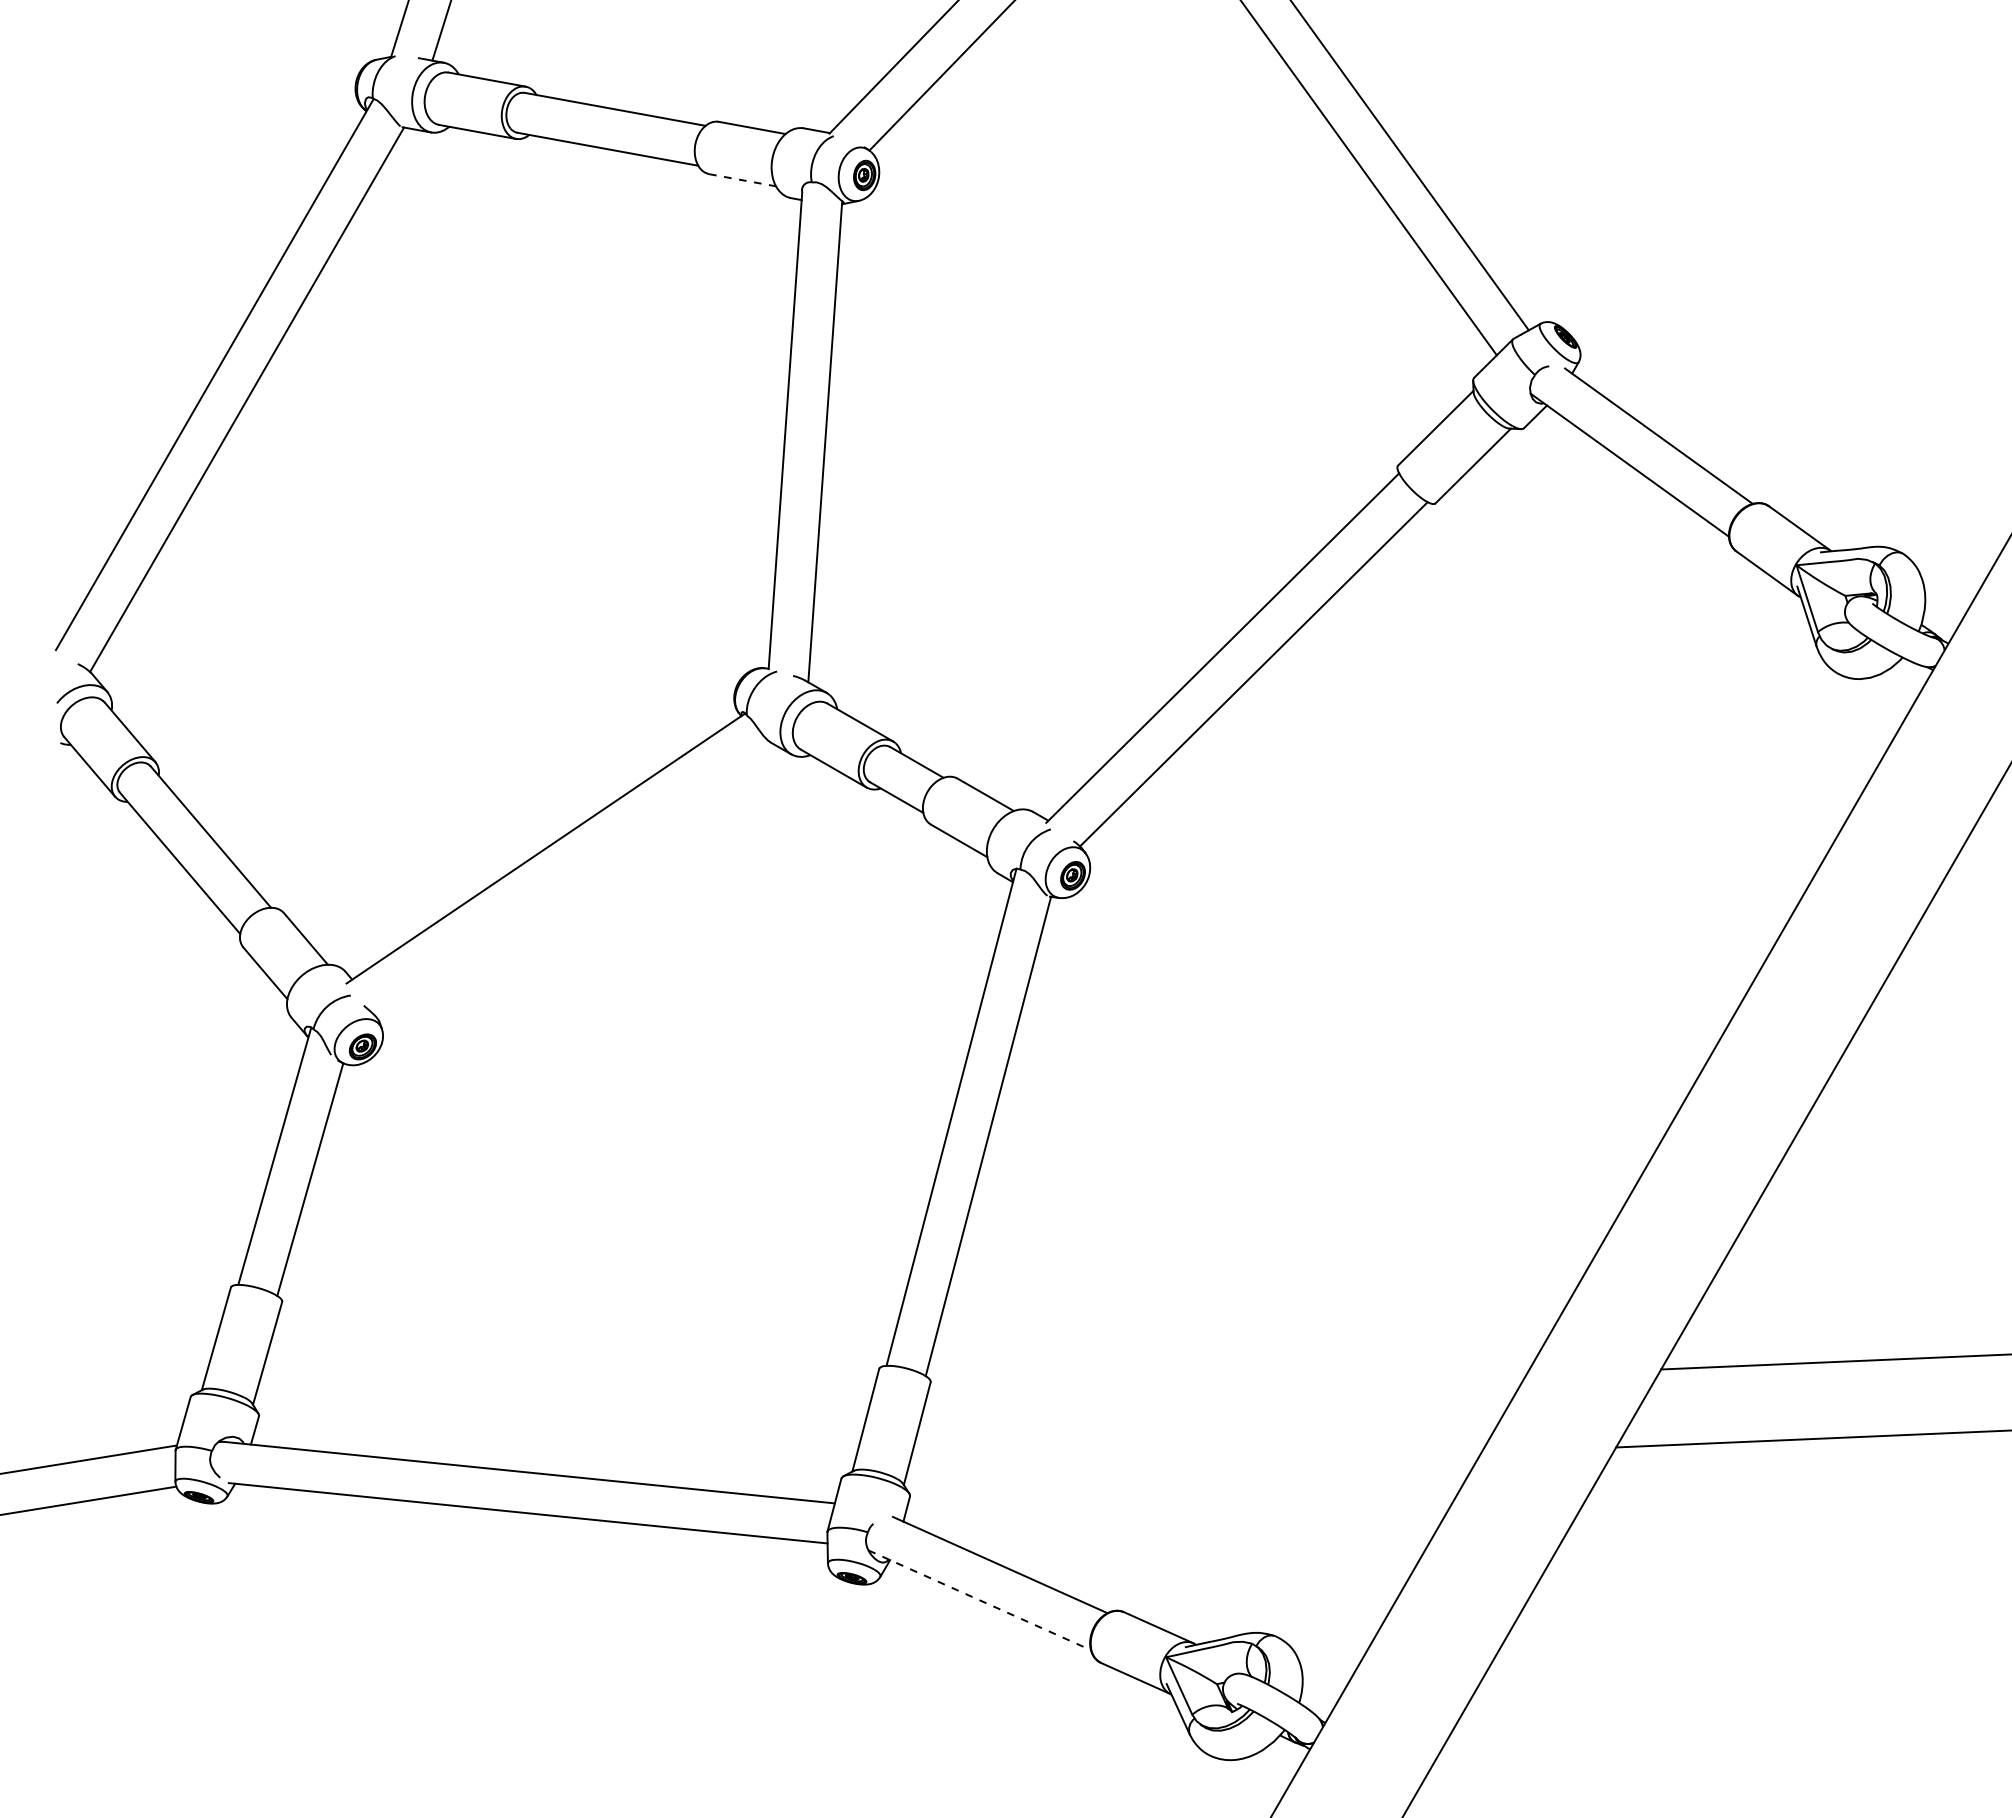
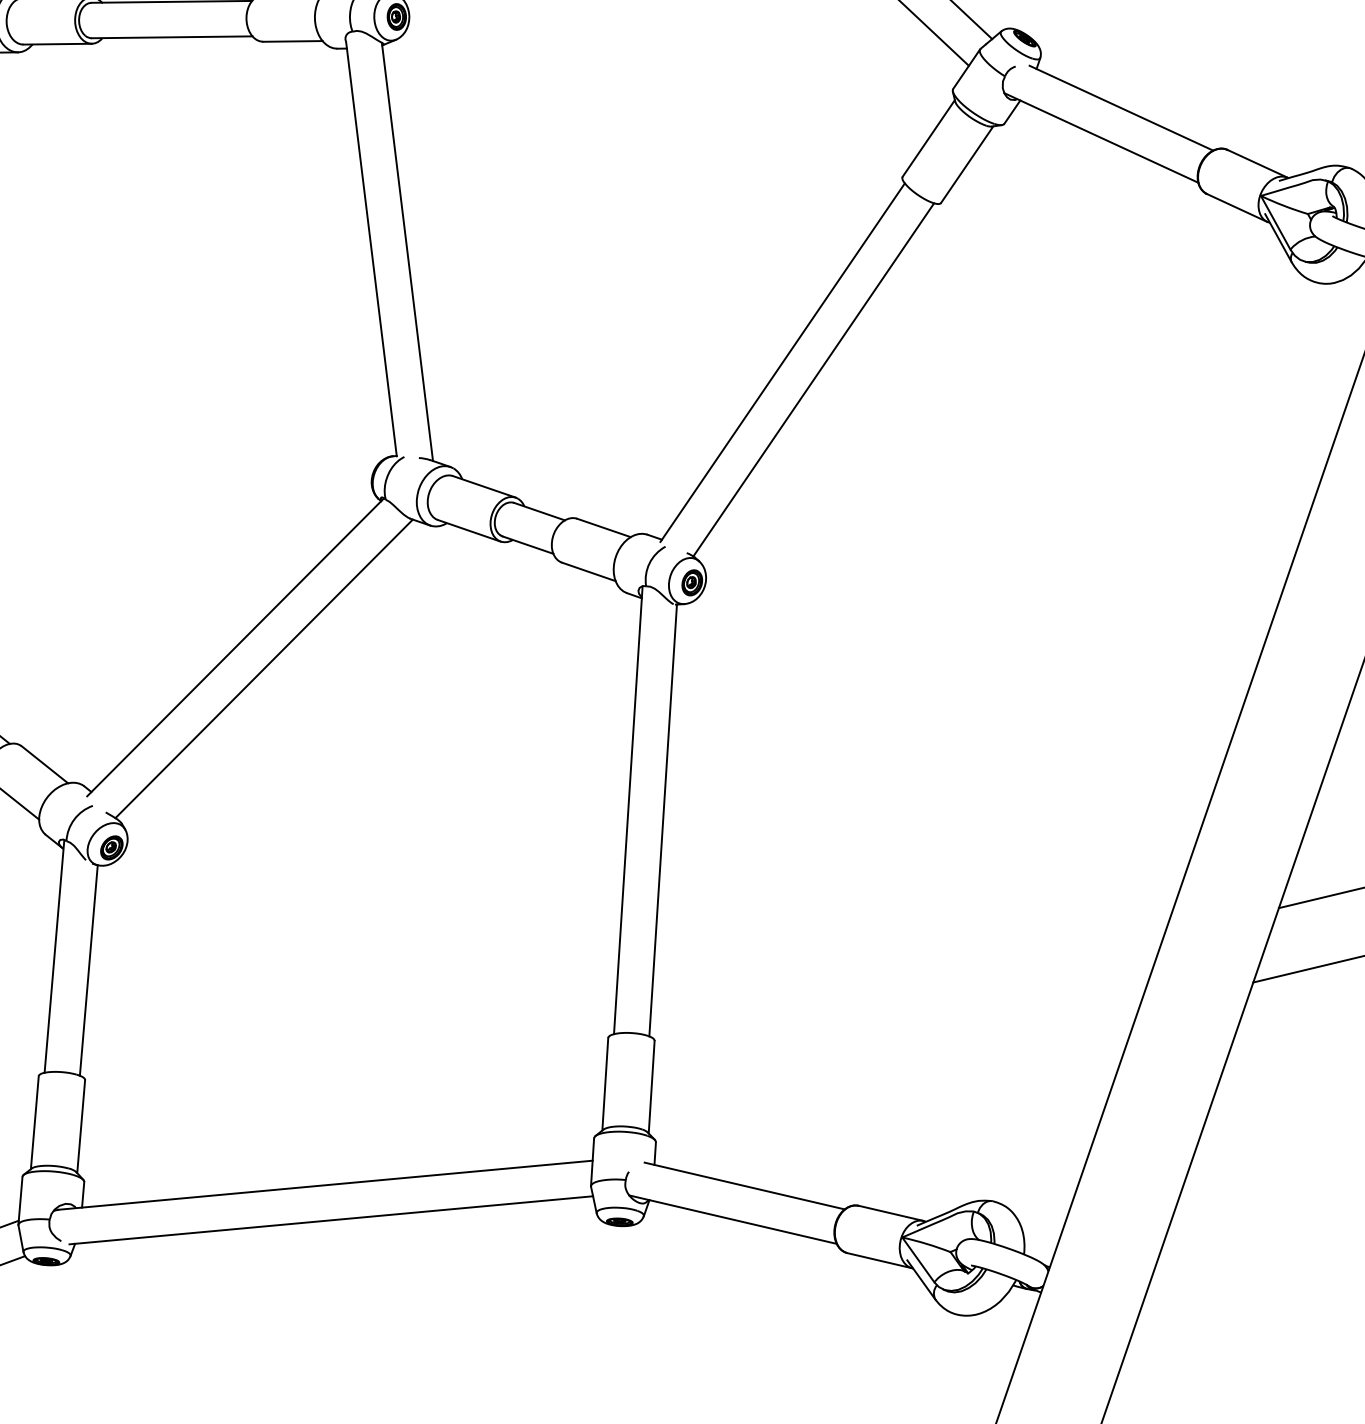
line: (742, 180) -> (292, 41), dashed -> solid
line: (572, 878) -> (263, 668), added
line: (979, 1600) -> (732, 1219), dashed -> solid

